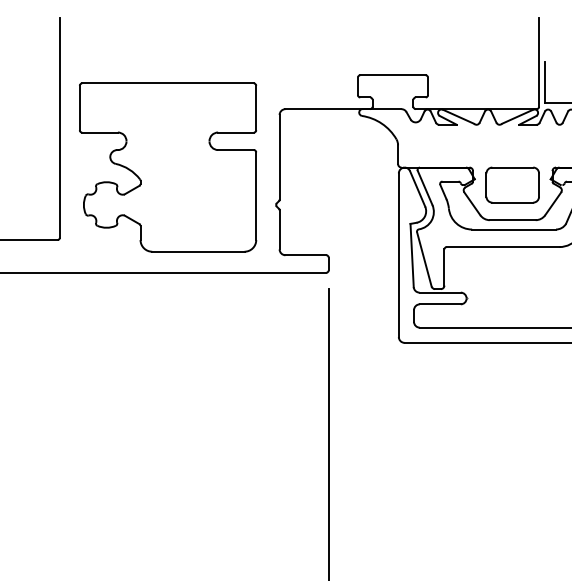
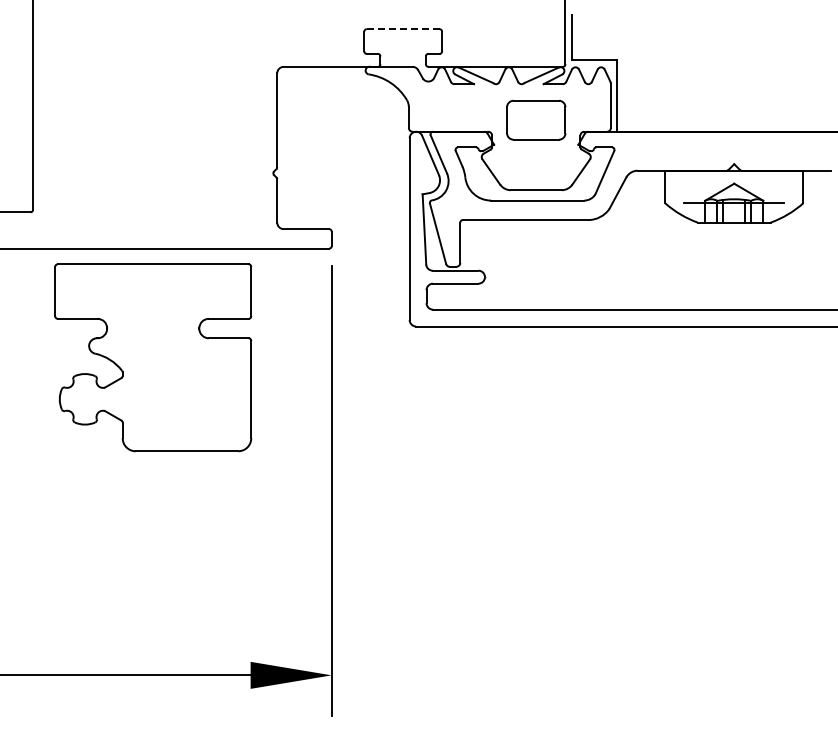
line: (392, 75) -> (402, 29), solid -> dashed
part: (168, 167) -> (153, 357), moved
part: (512, 184) -> (536, 119), moved

